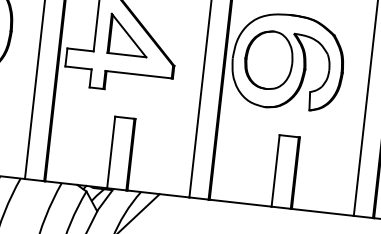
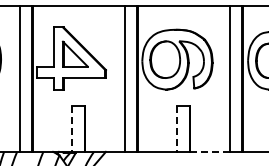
line: (111, 153) -> (72, 129), solid -> dashed
line: (275, 171) -> (177, 129), solid -> dashed
line: (322, 211) -> (209, 151), solid -> dashed

